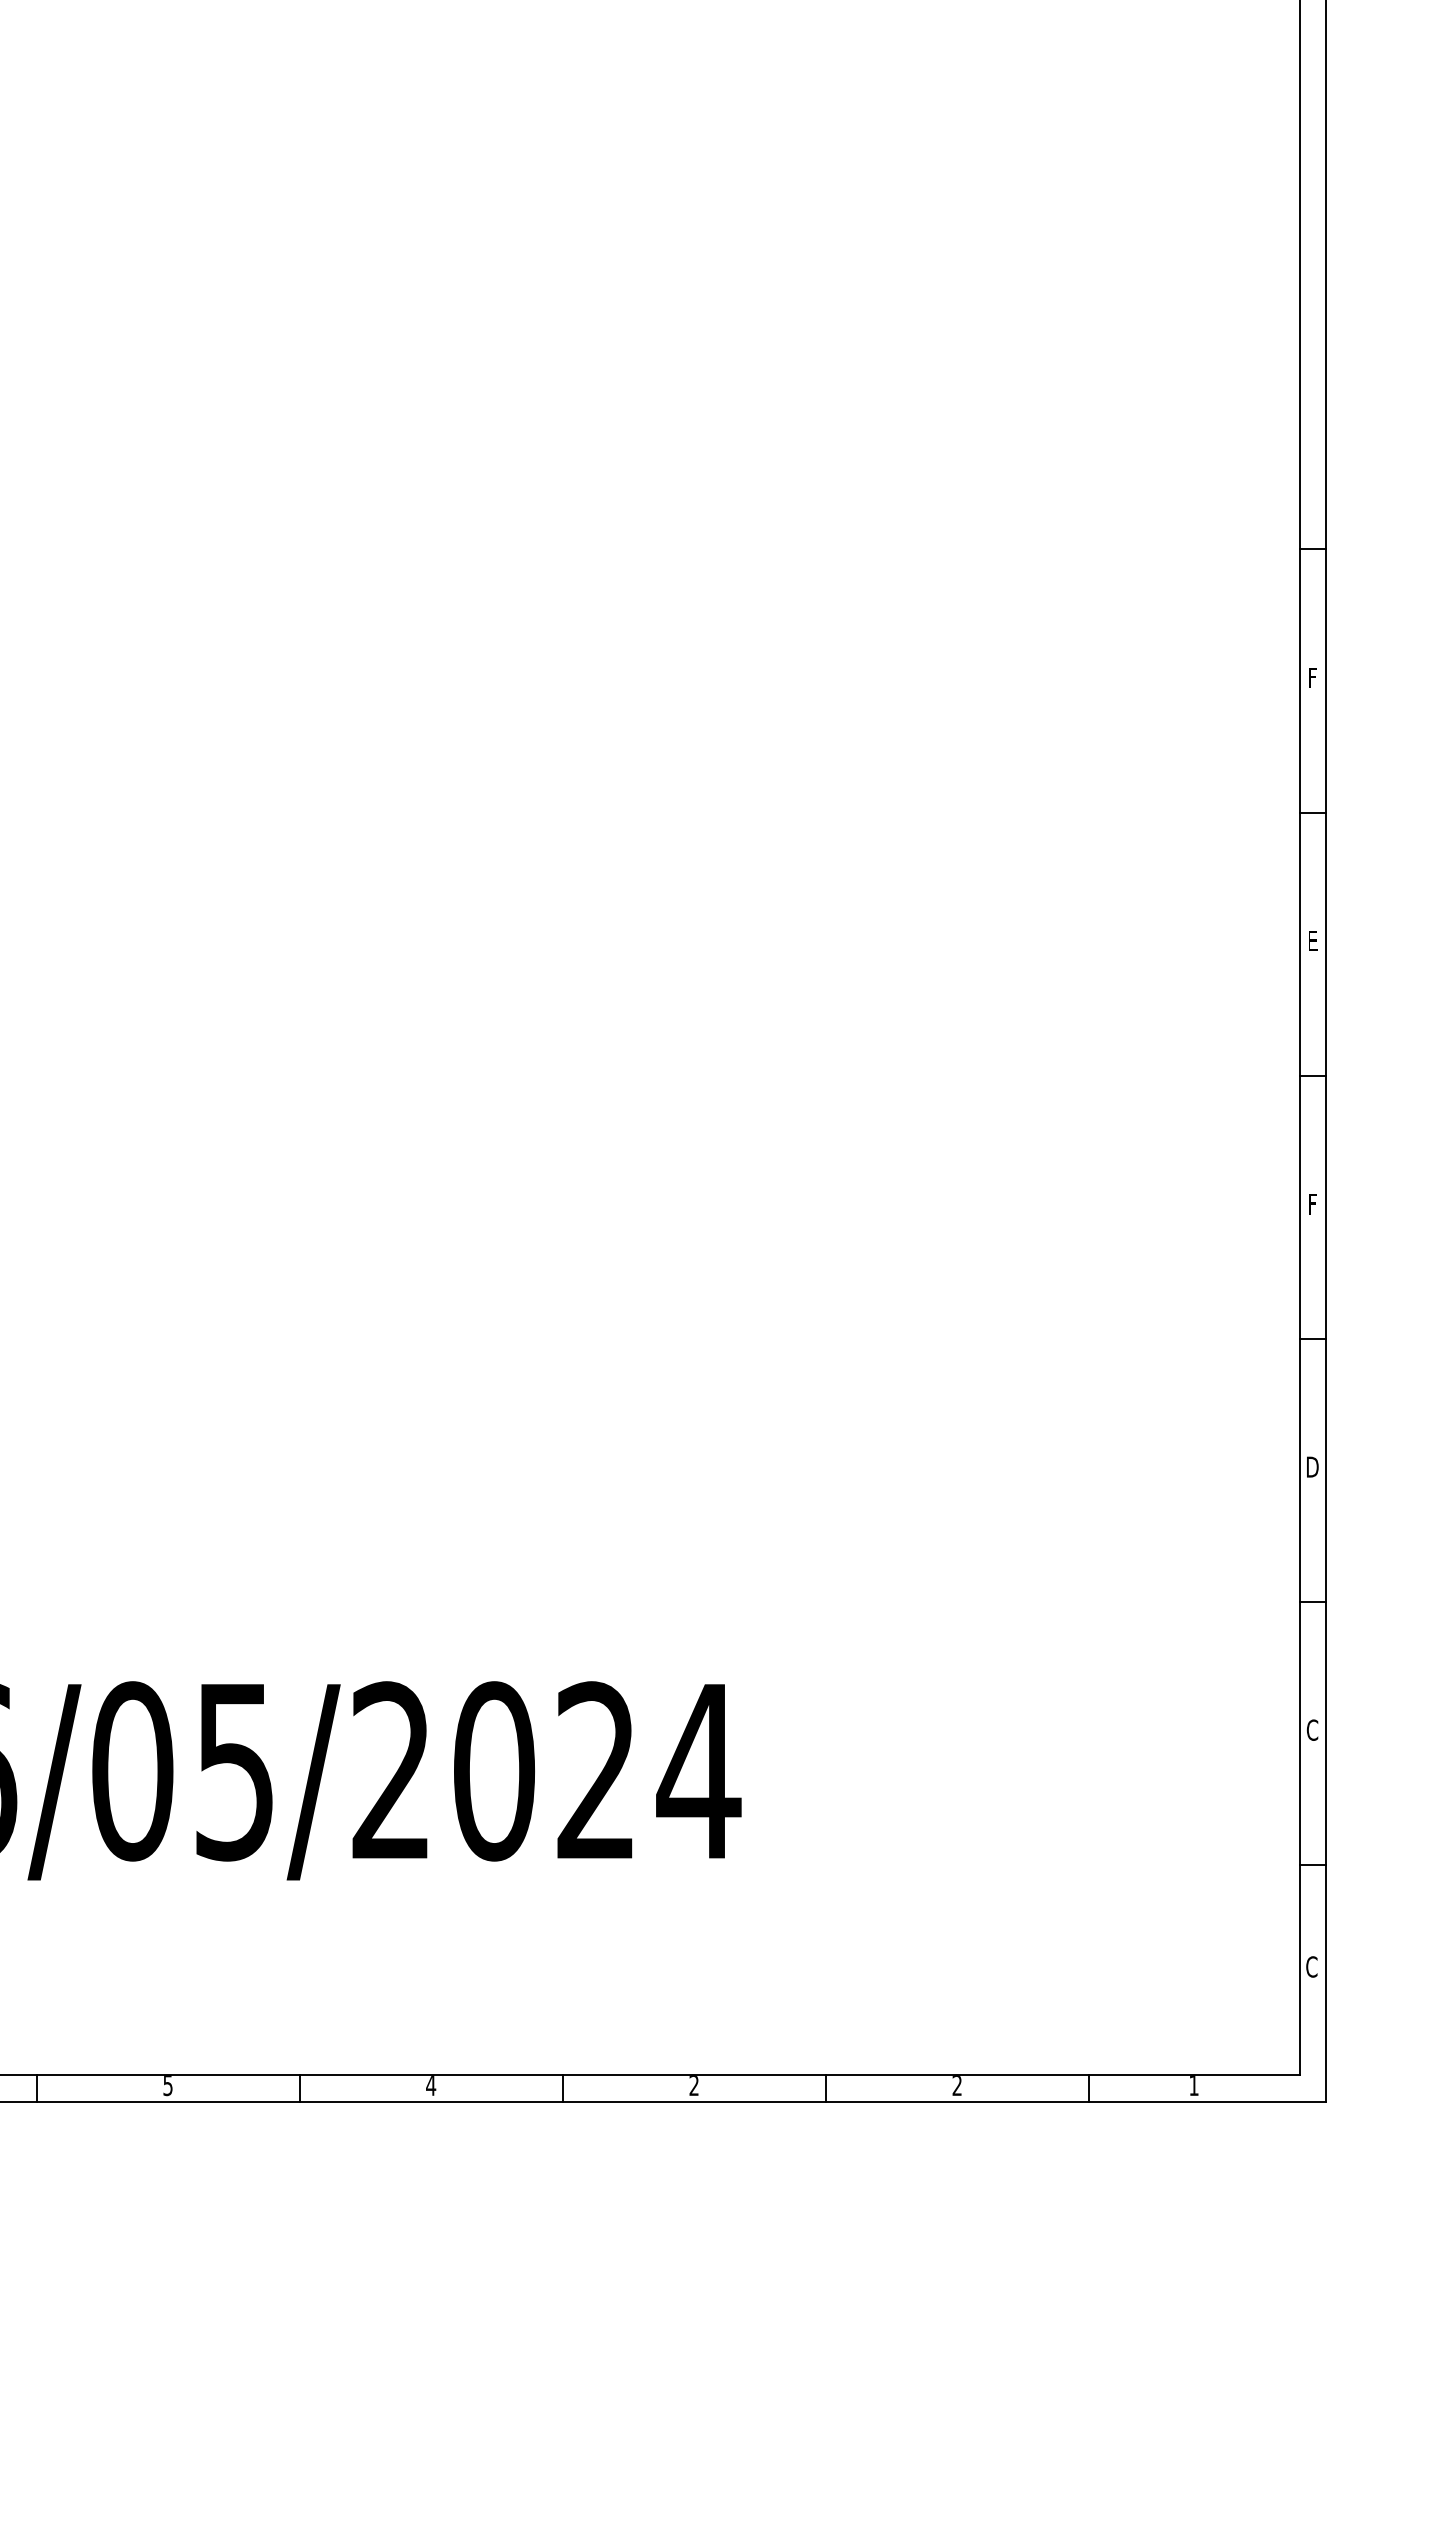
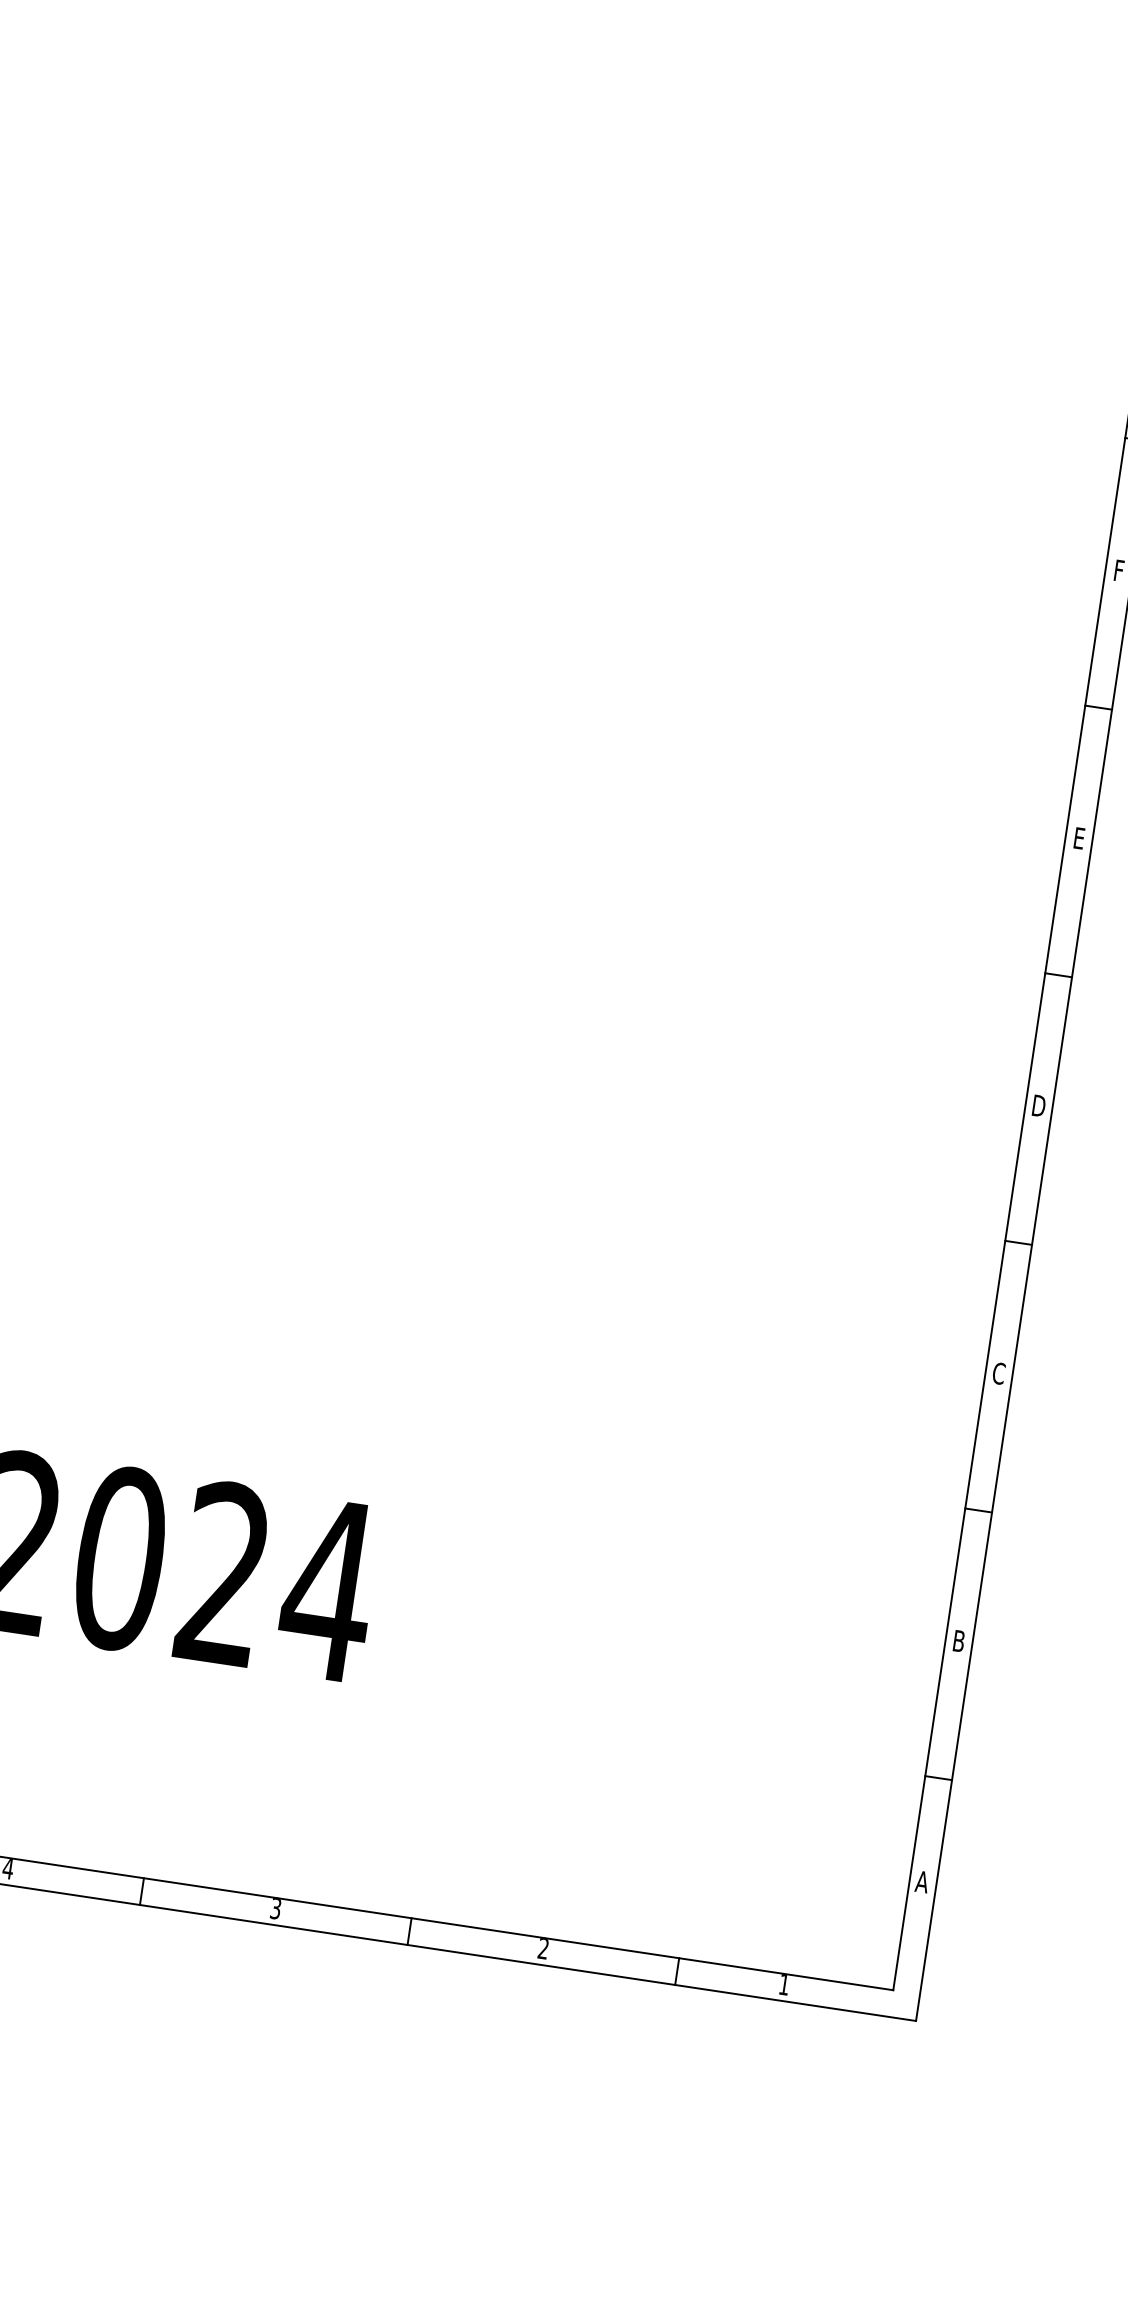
text: (1312, 1203) -> (1039, 1105), F -> D
text: (1312, 1466) -> (999, 1372), D -> C
text: (1312, 1729) -> (959, 1640), C -> B
text: (1311, 1966) -> (921, 1881), C -> A
text: (693, 2086) -> (275, 1909), 2 -> 3

